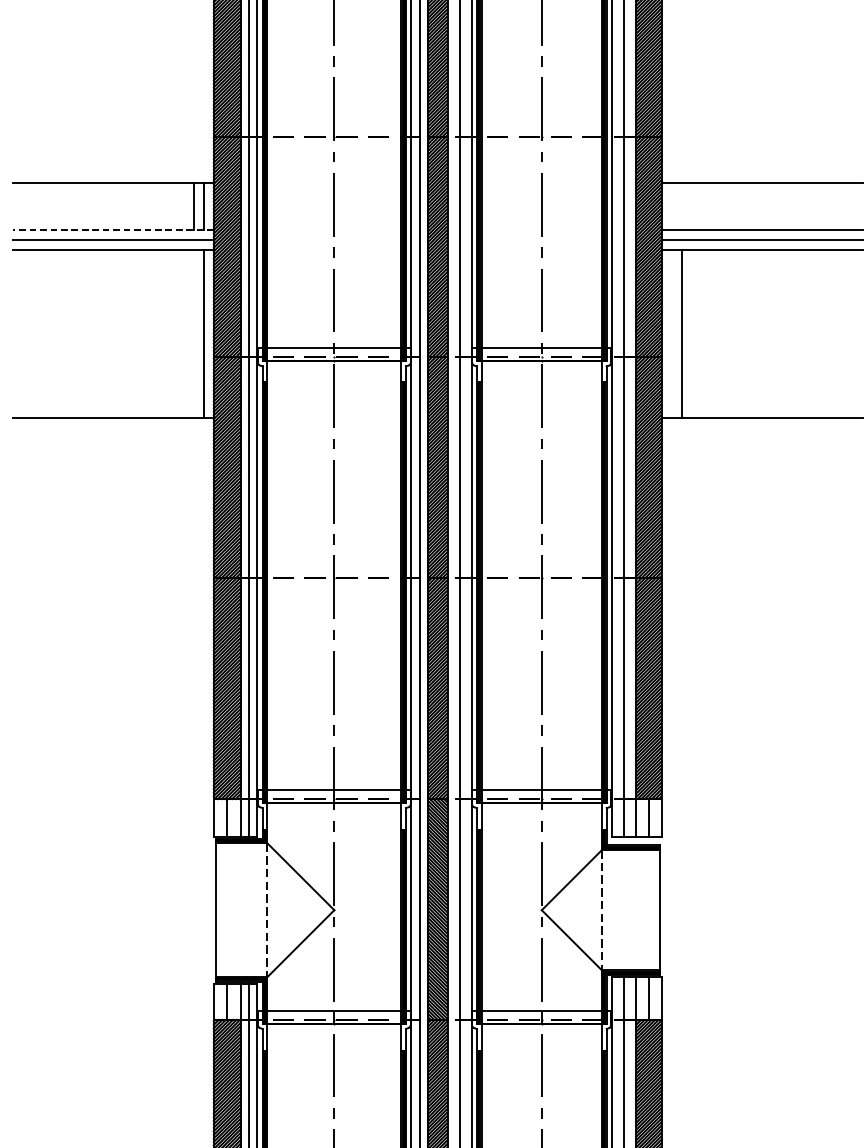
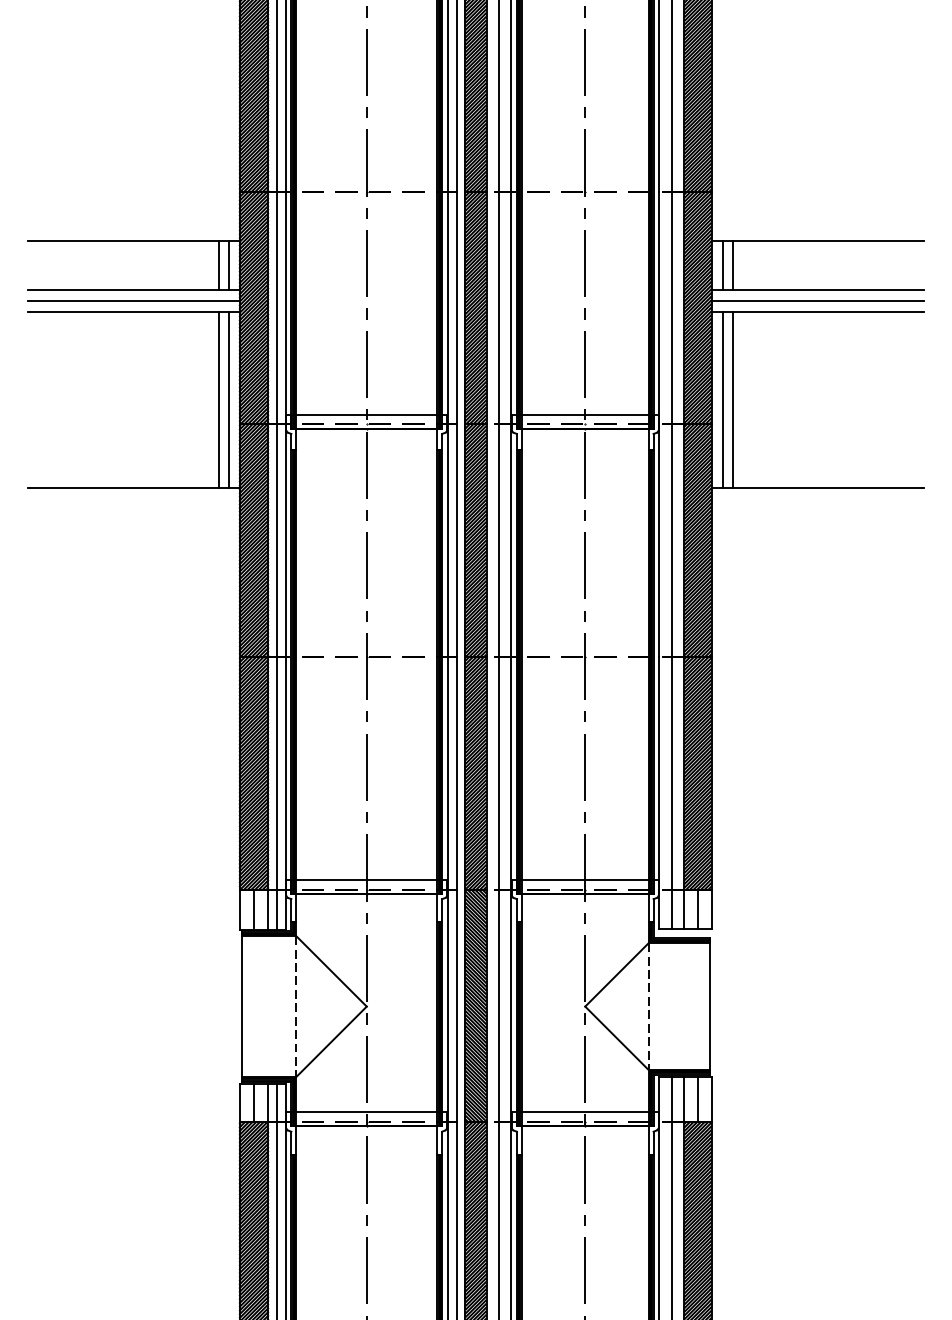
line: (672, 206) -> (722, 265), added
line: (682, 206) -> (733, 265), added
line: (113, 230) -> (134, 290), dashed -> solid
line: (193, 333) -> (218, 399), added
line: (672, 333) -> (722, 399), added

